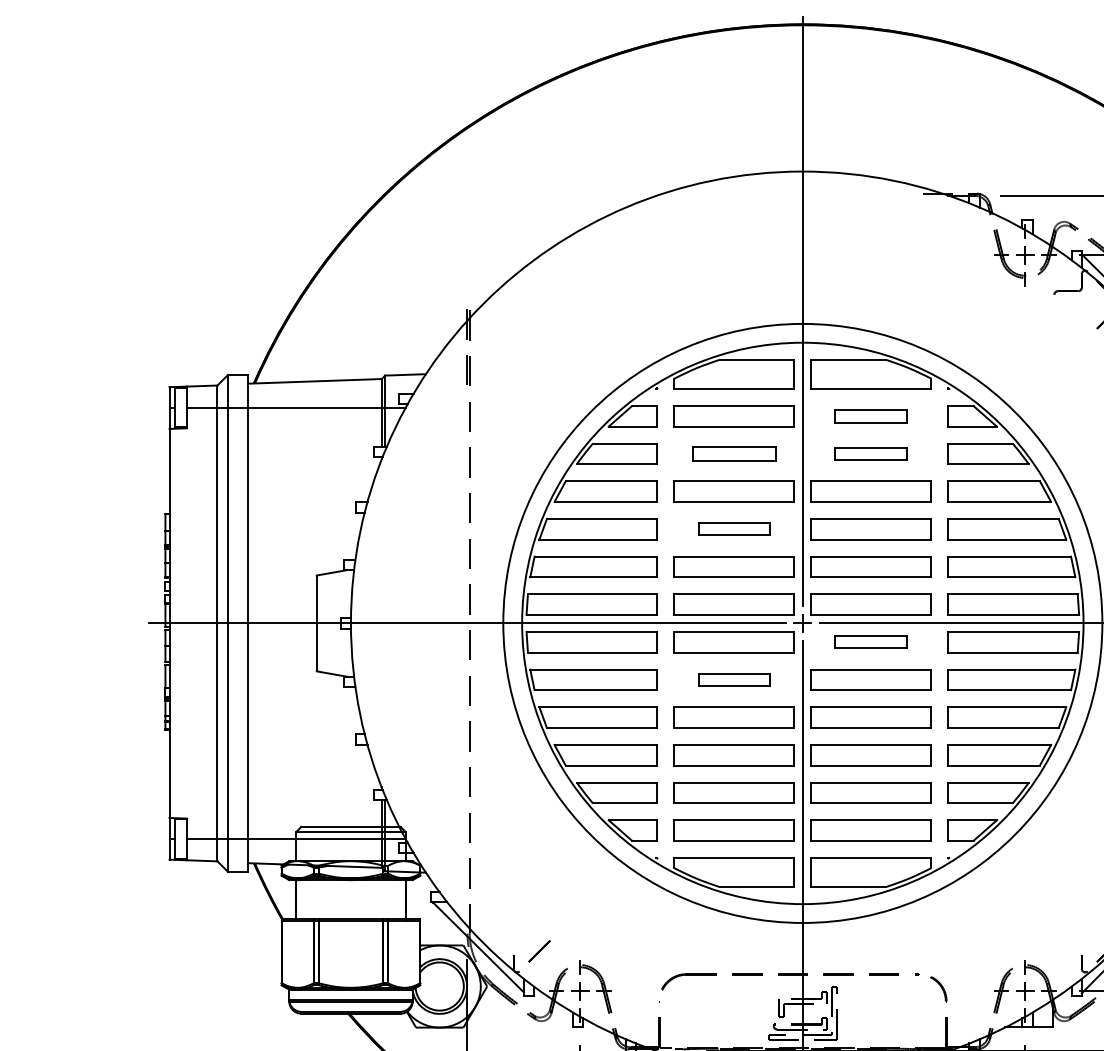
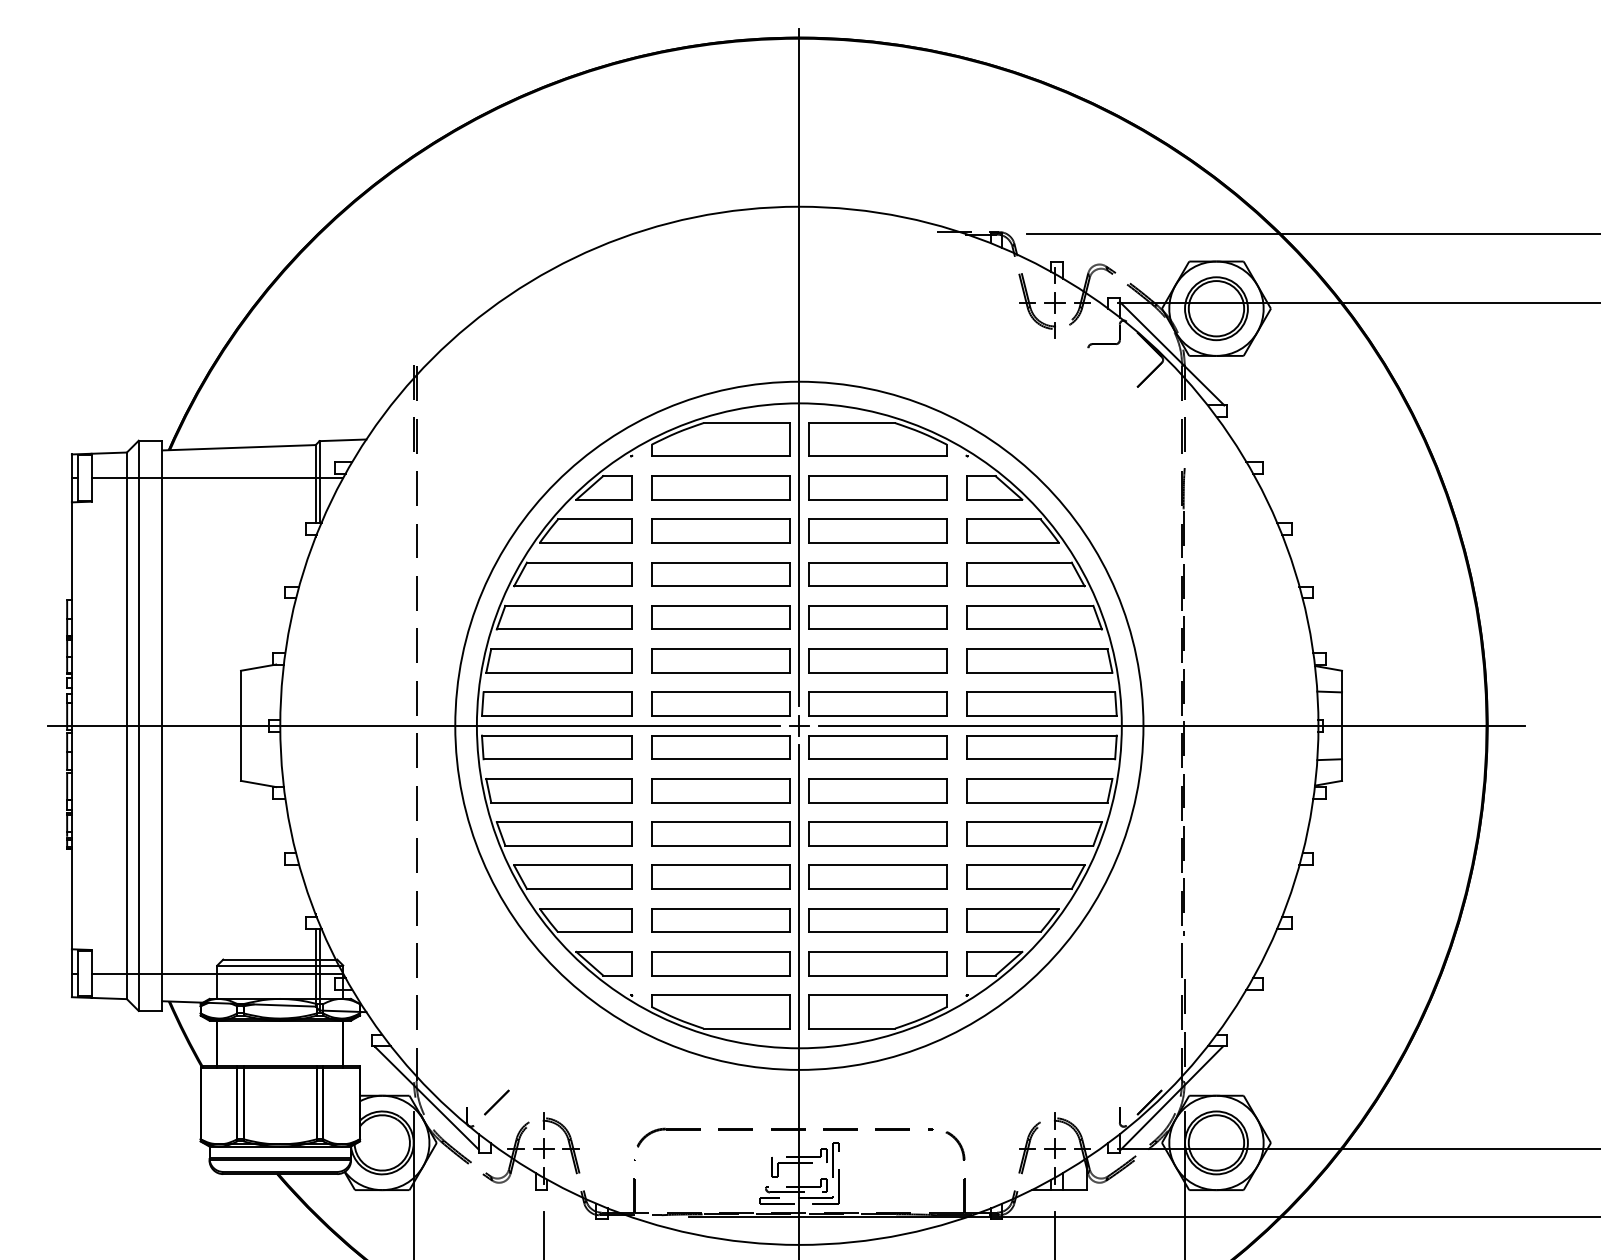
part: (870, 415) -> (877, 487), size x1.67
part: (734, 453) -> (720, 530), size x1.43
part: (870, 453) -> (877, 530), size x1.67
part: (734, 529) -> (720, 617), size x1.67
part: (870, 642) -> (877, 747), size x1.67
part: (734, 679) -> (720, 790), size x1.67

